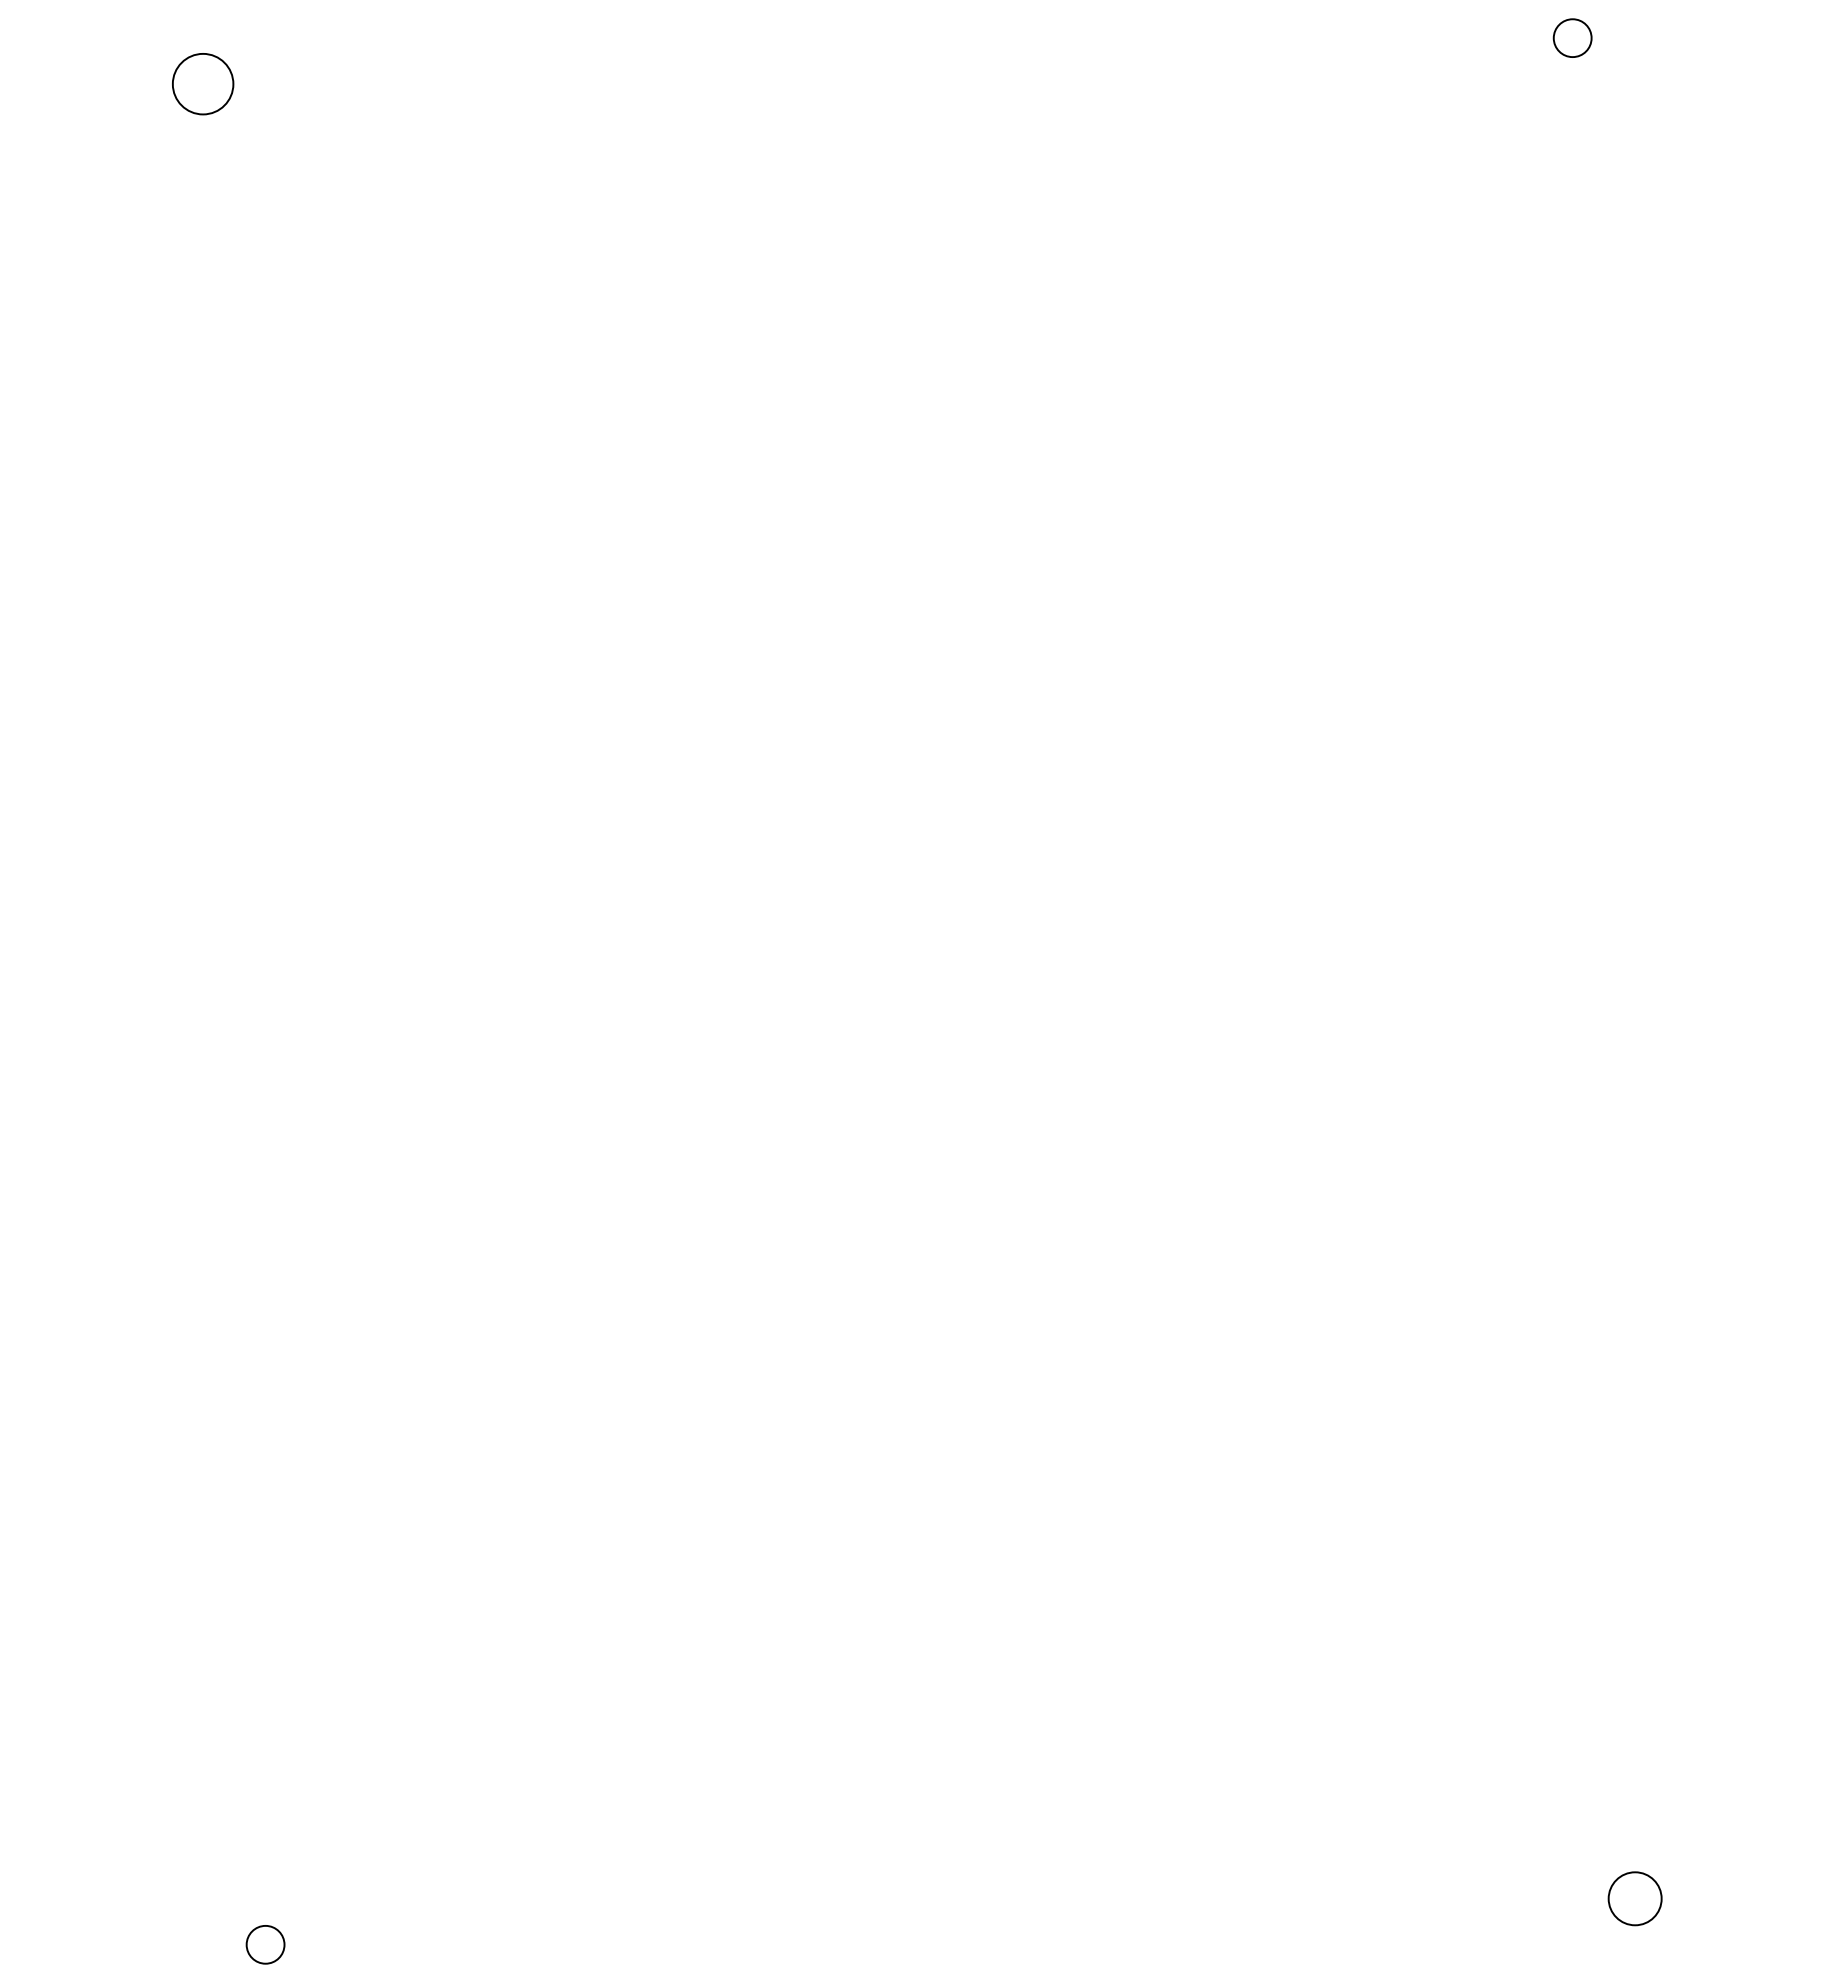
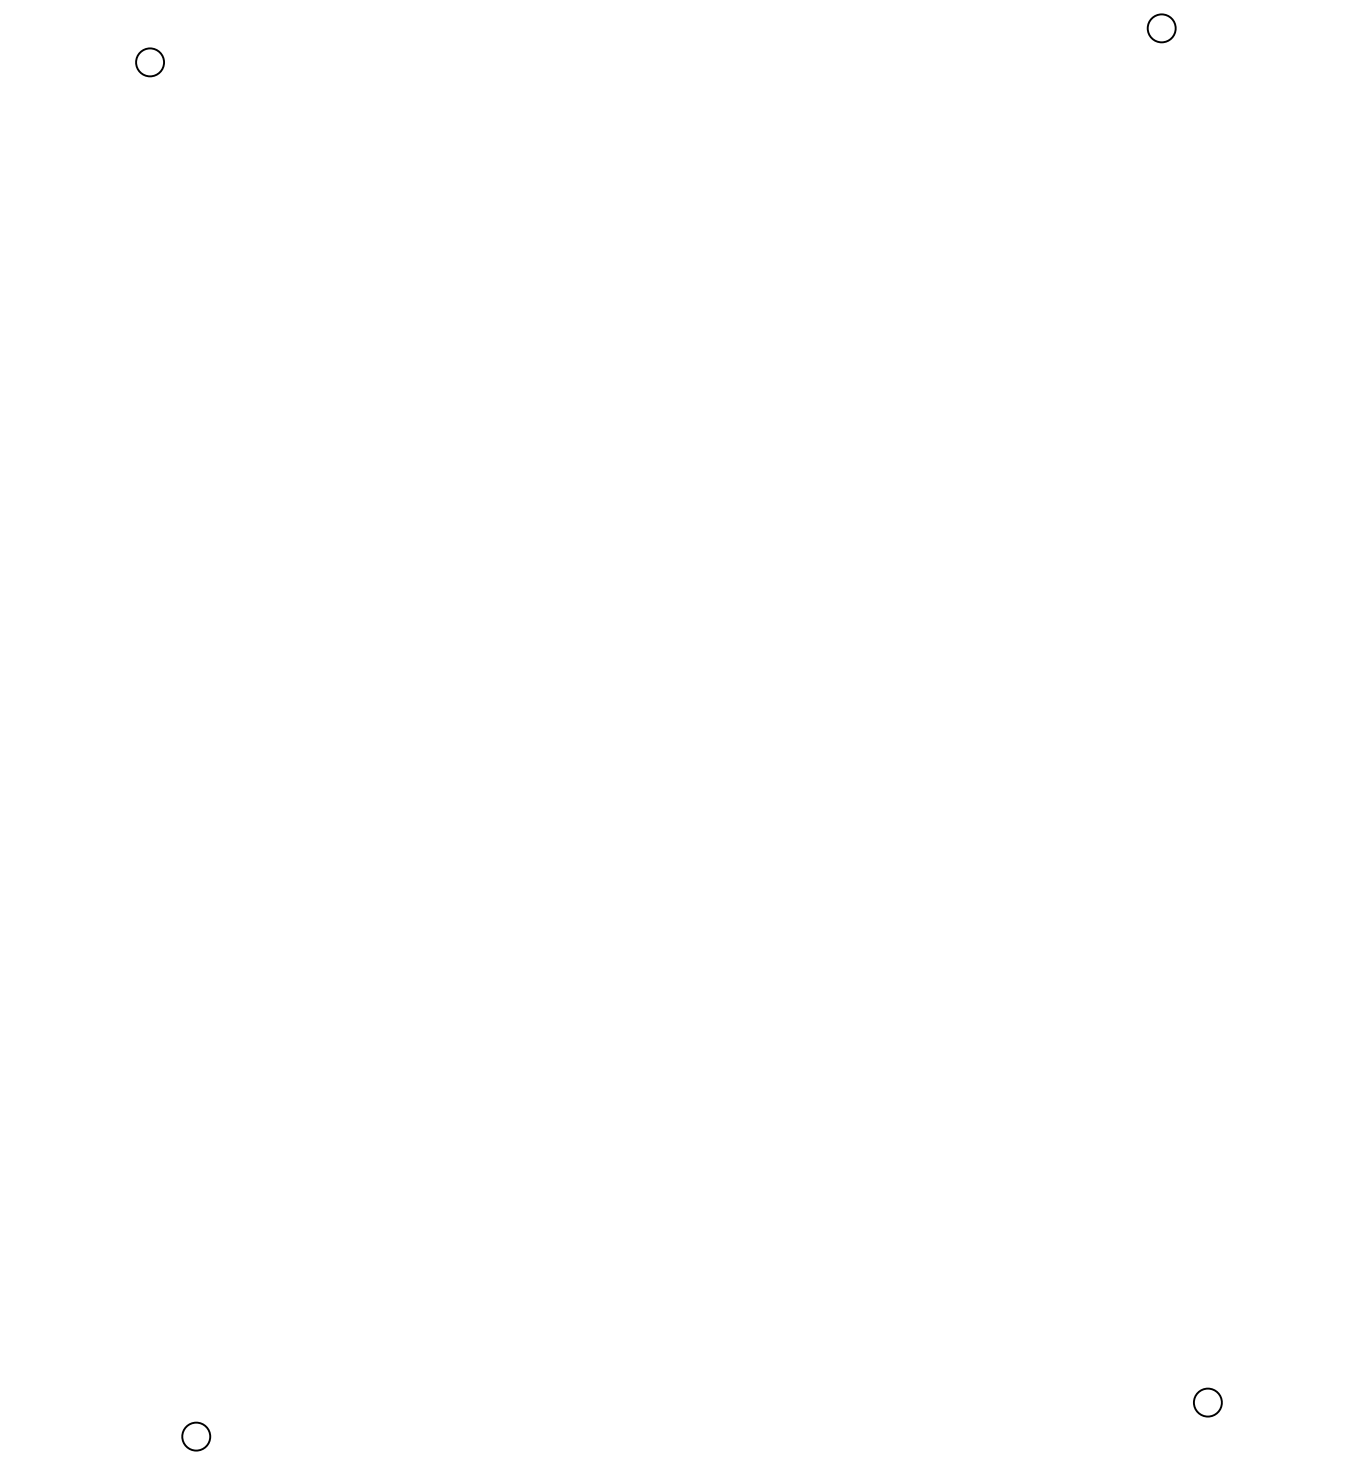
part: (202, 84) -> (149, 62), size x0.62
part: (1634, 1898) -> (1207, 1402), size x0.71

